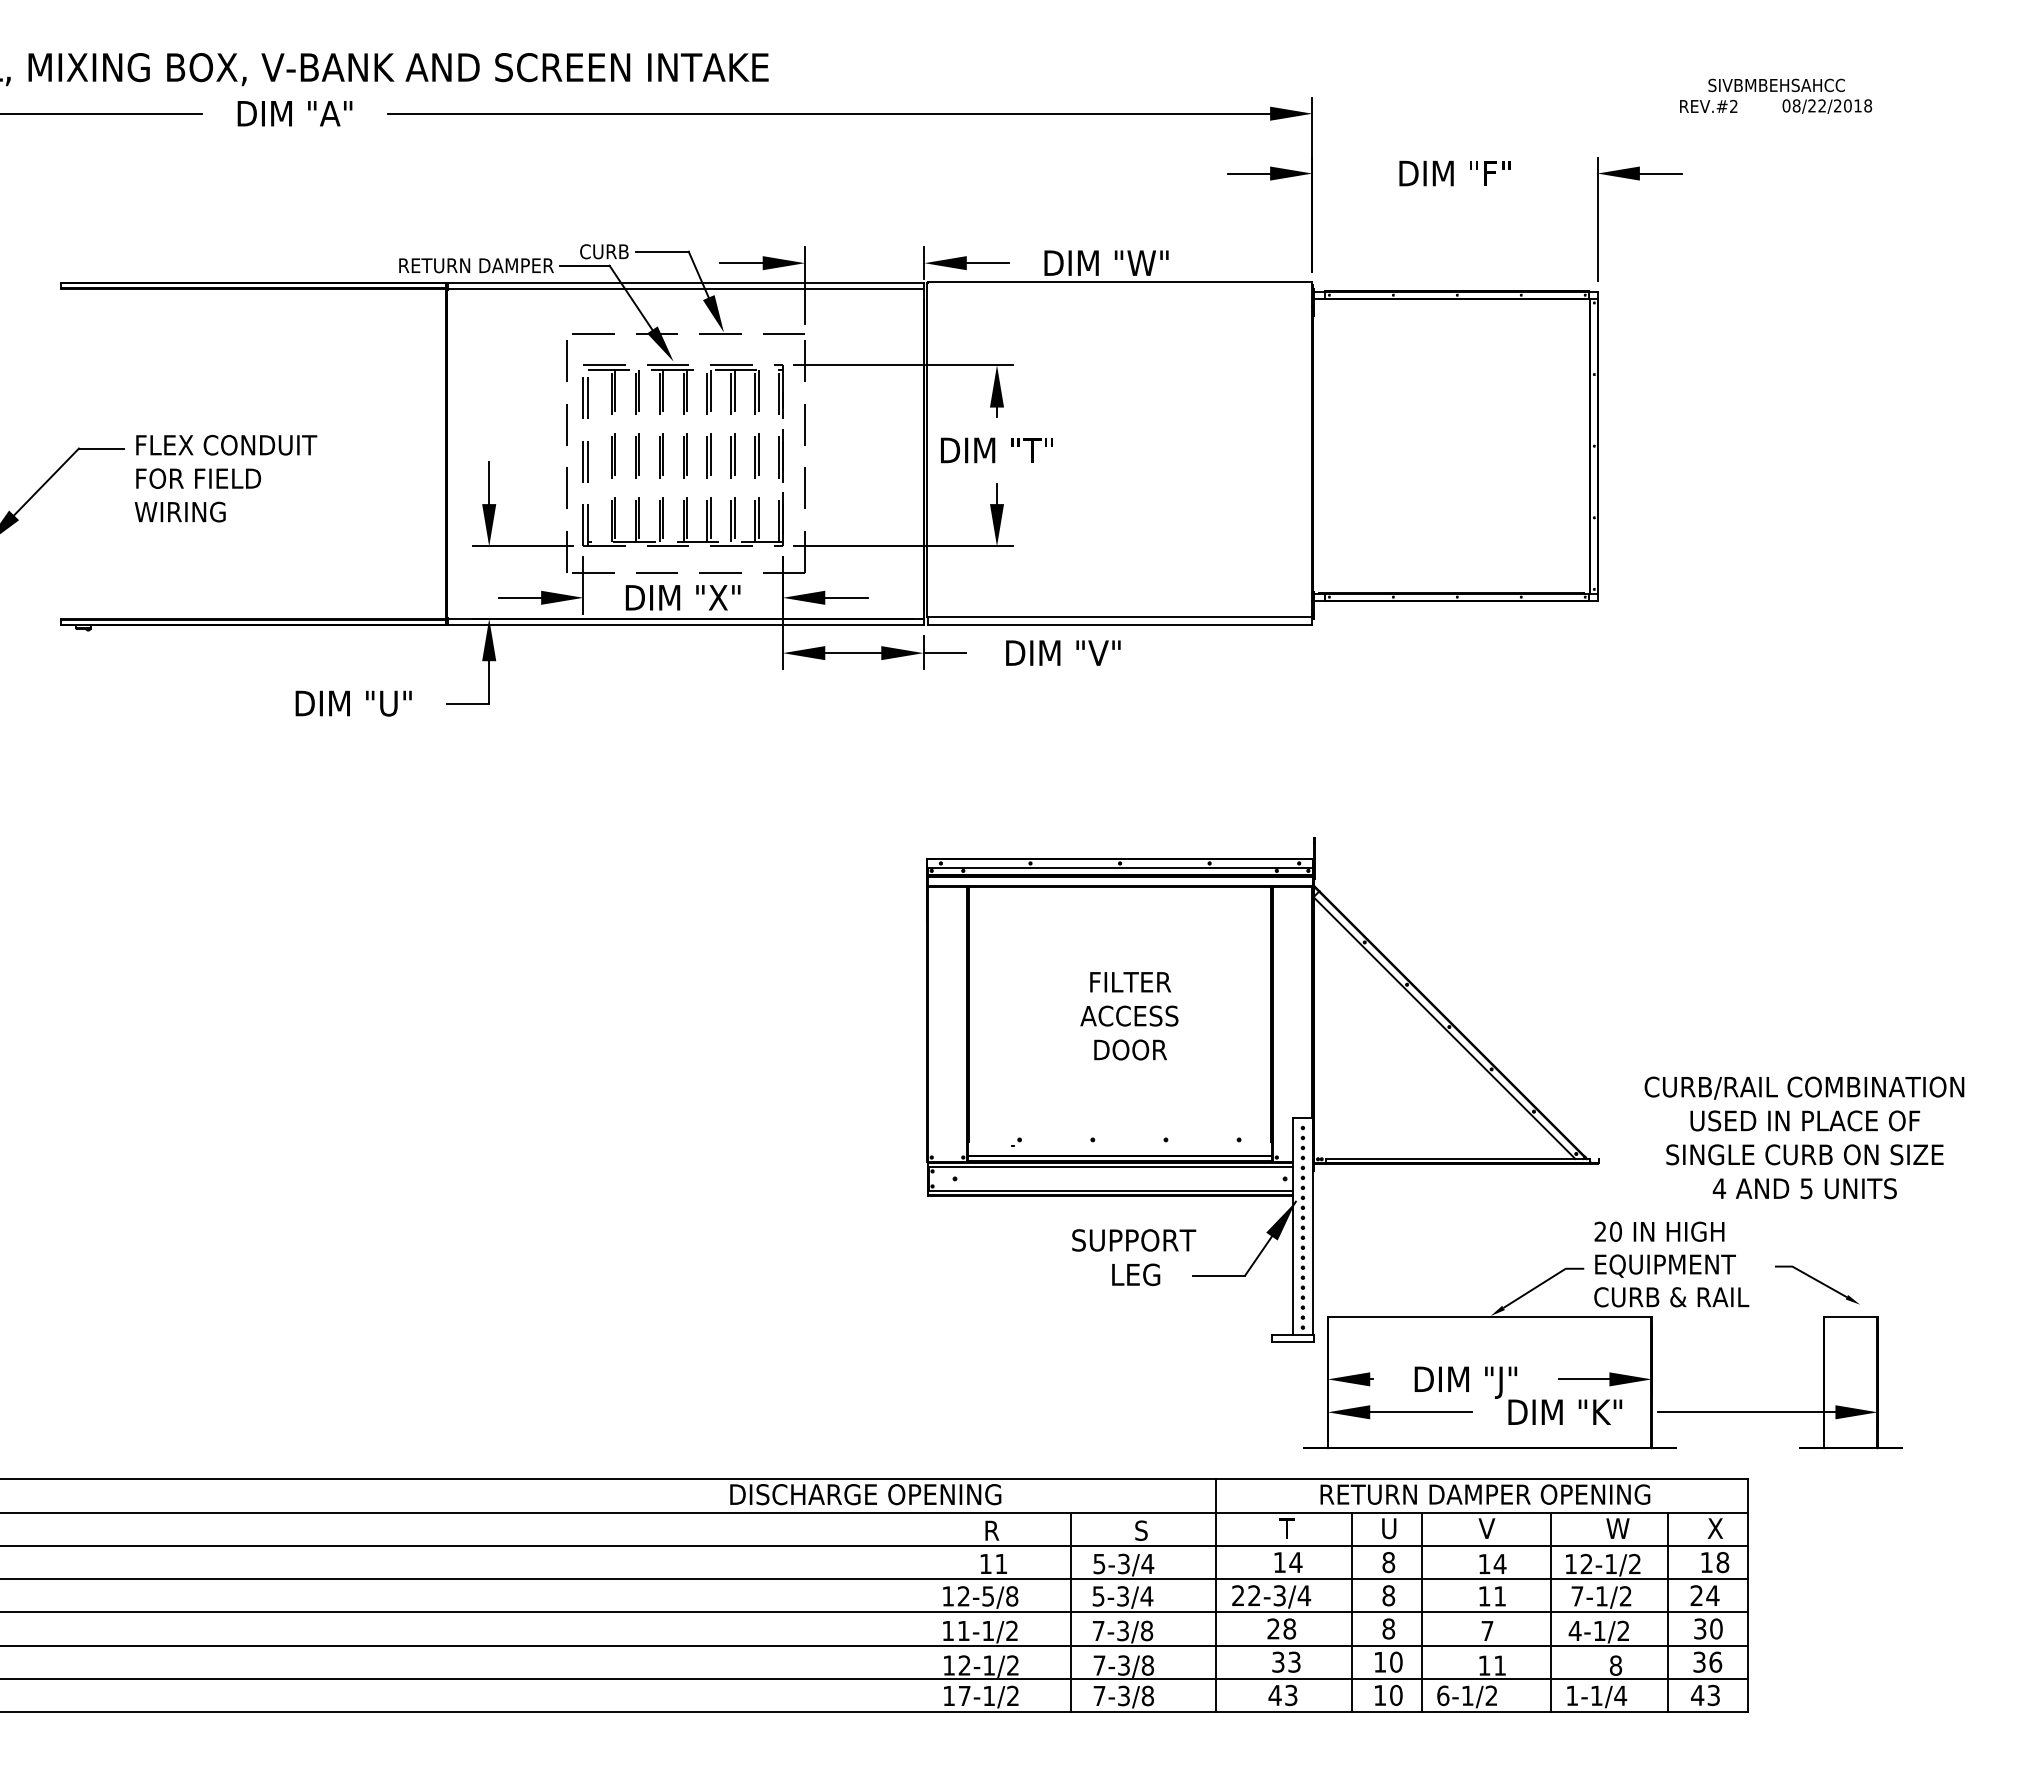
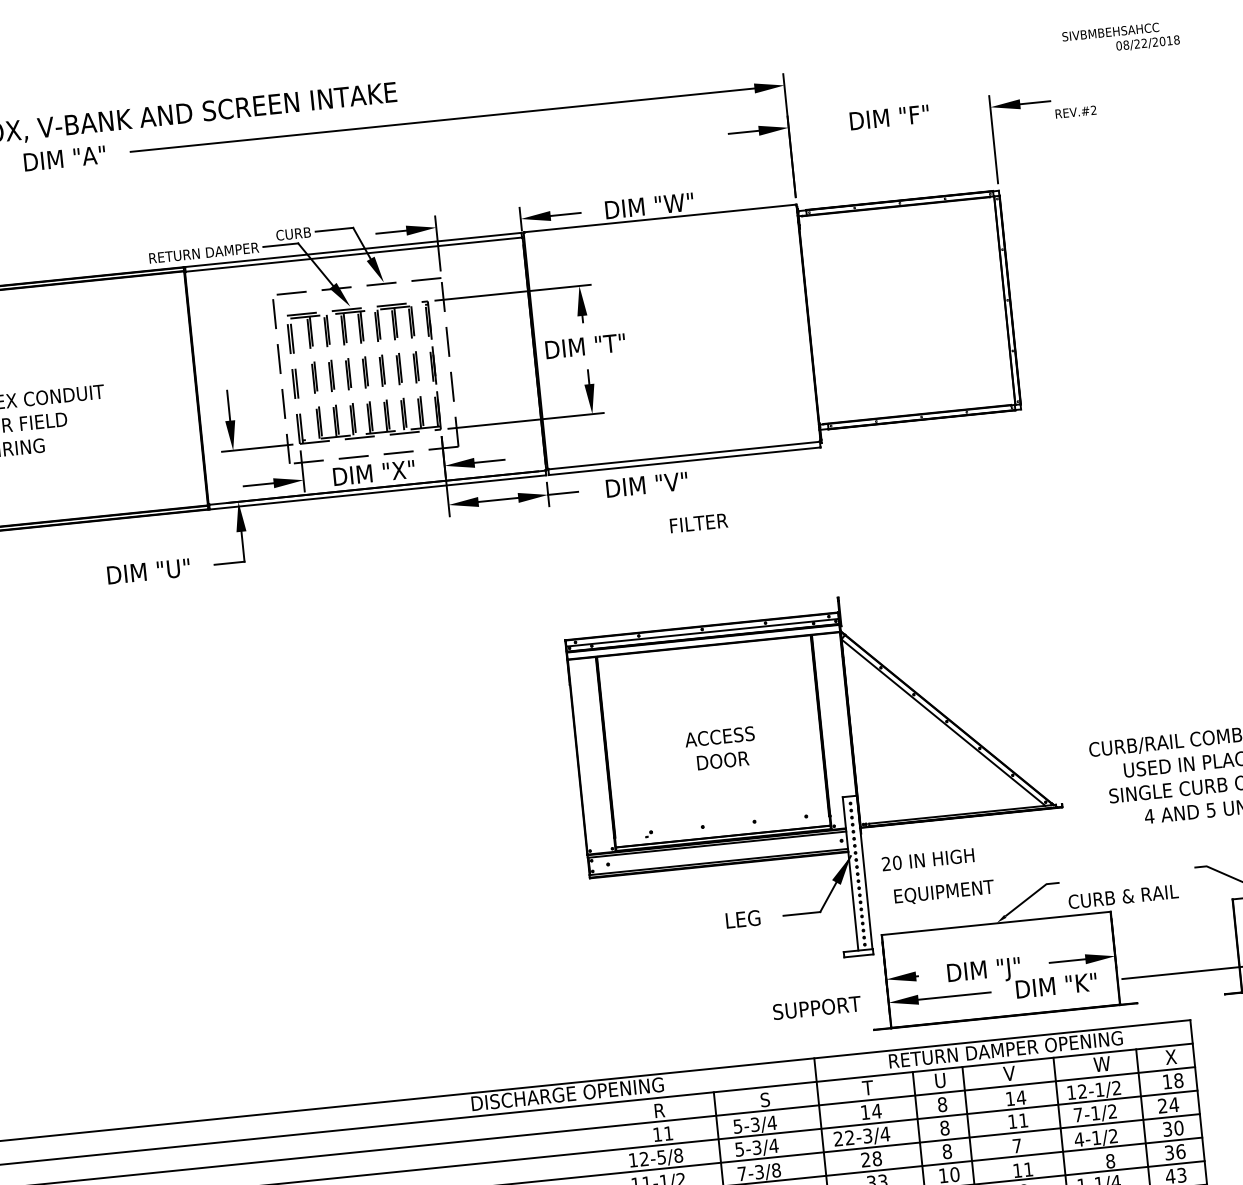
text: (1708, 105) -> (1075, 111), moved
text: (1130, 982) -> (698, 523), moved
text: (1659, 1231) -> (928, 859), moved
text: (1134, 1240) -> (817, 1008), moved
text: (1665, 1265) -> (944, 892), moved

